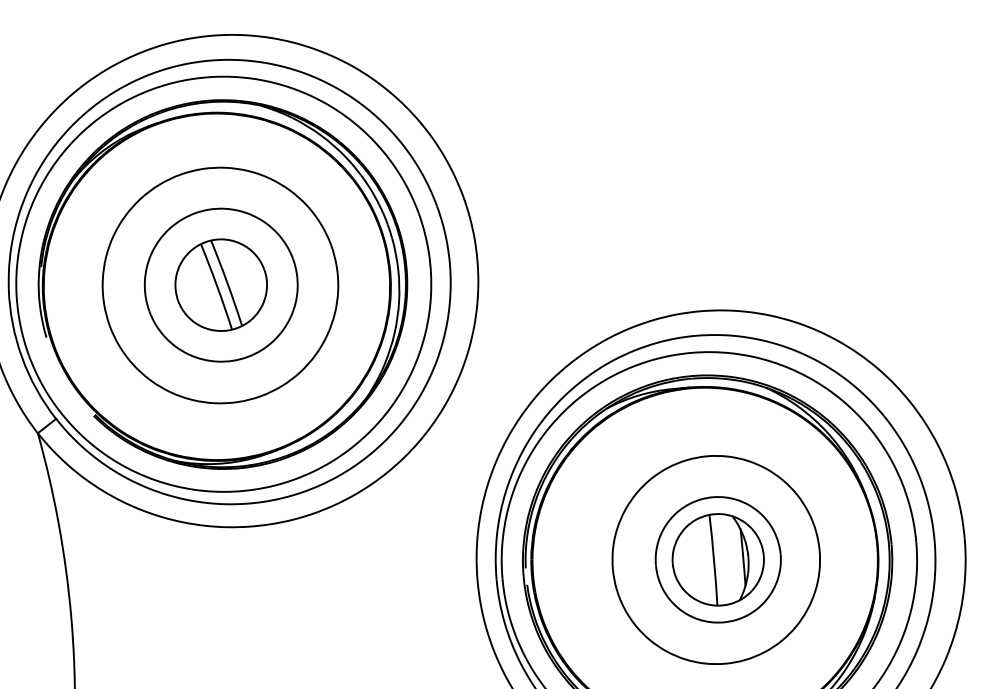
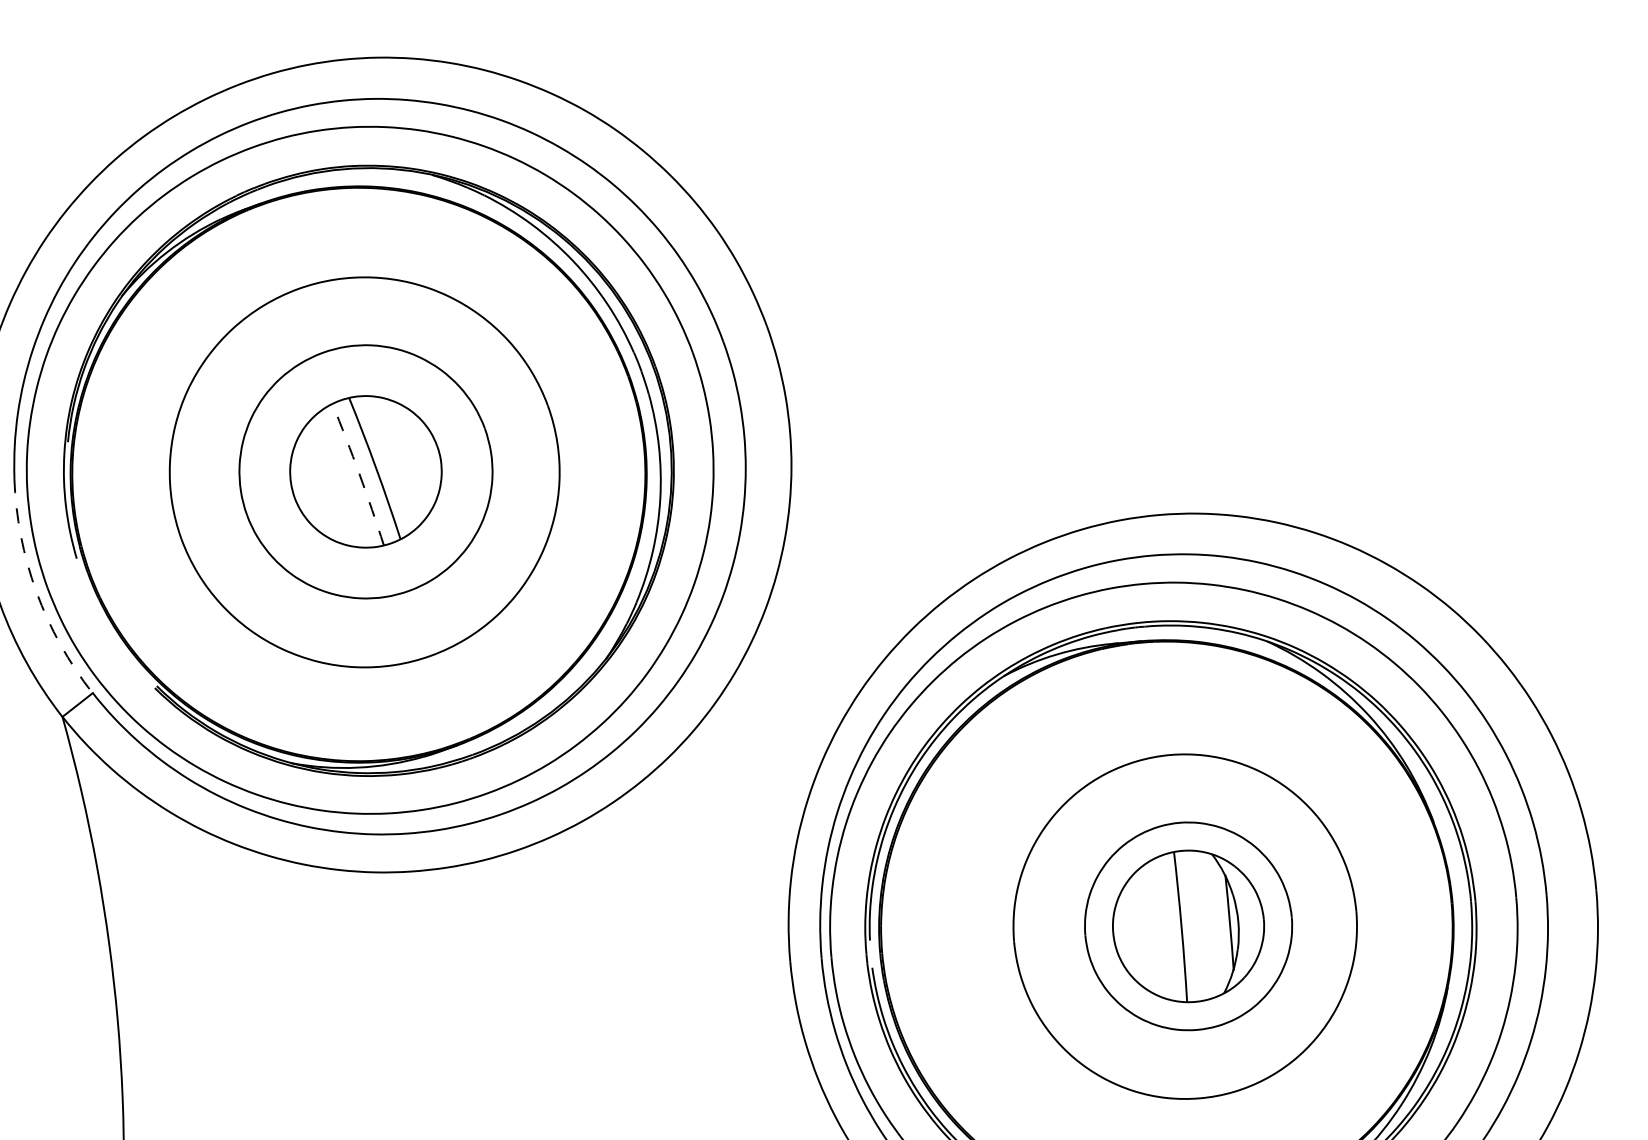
arc: (217, 286) -> (359, 474), solid -> dashed
arc: (22, 357) -> (37, 591), solid -> dashed

